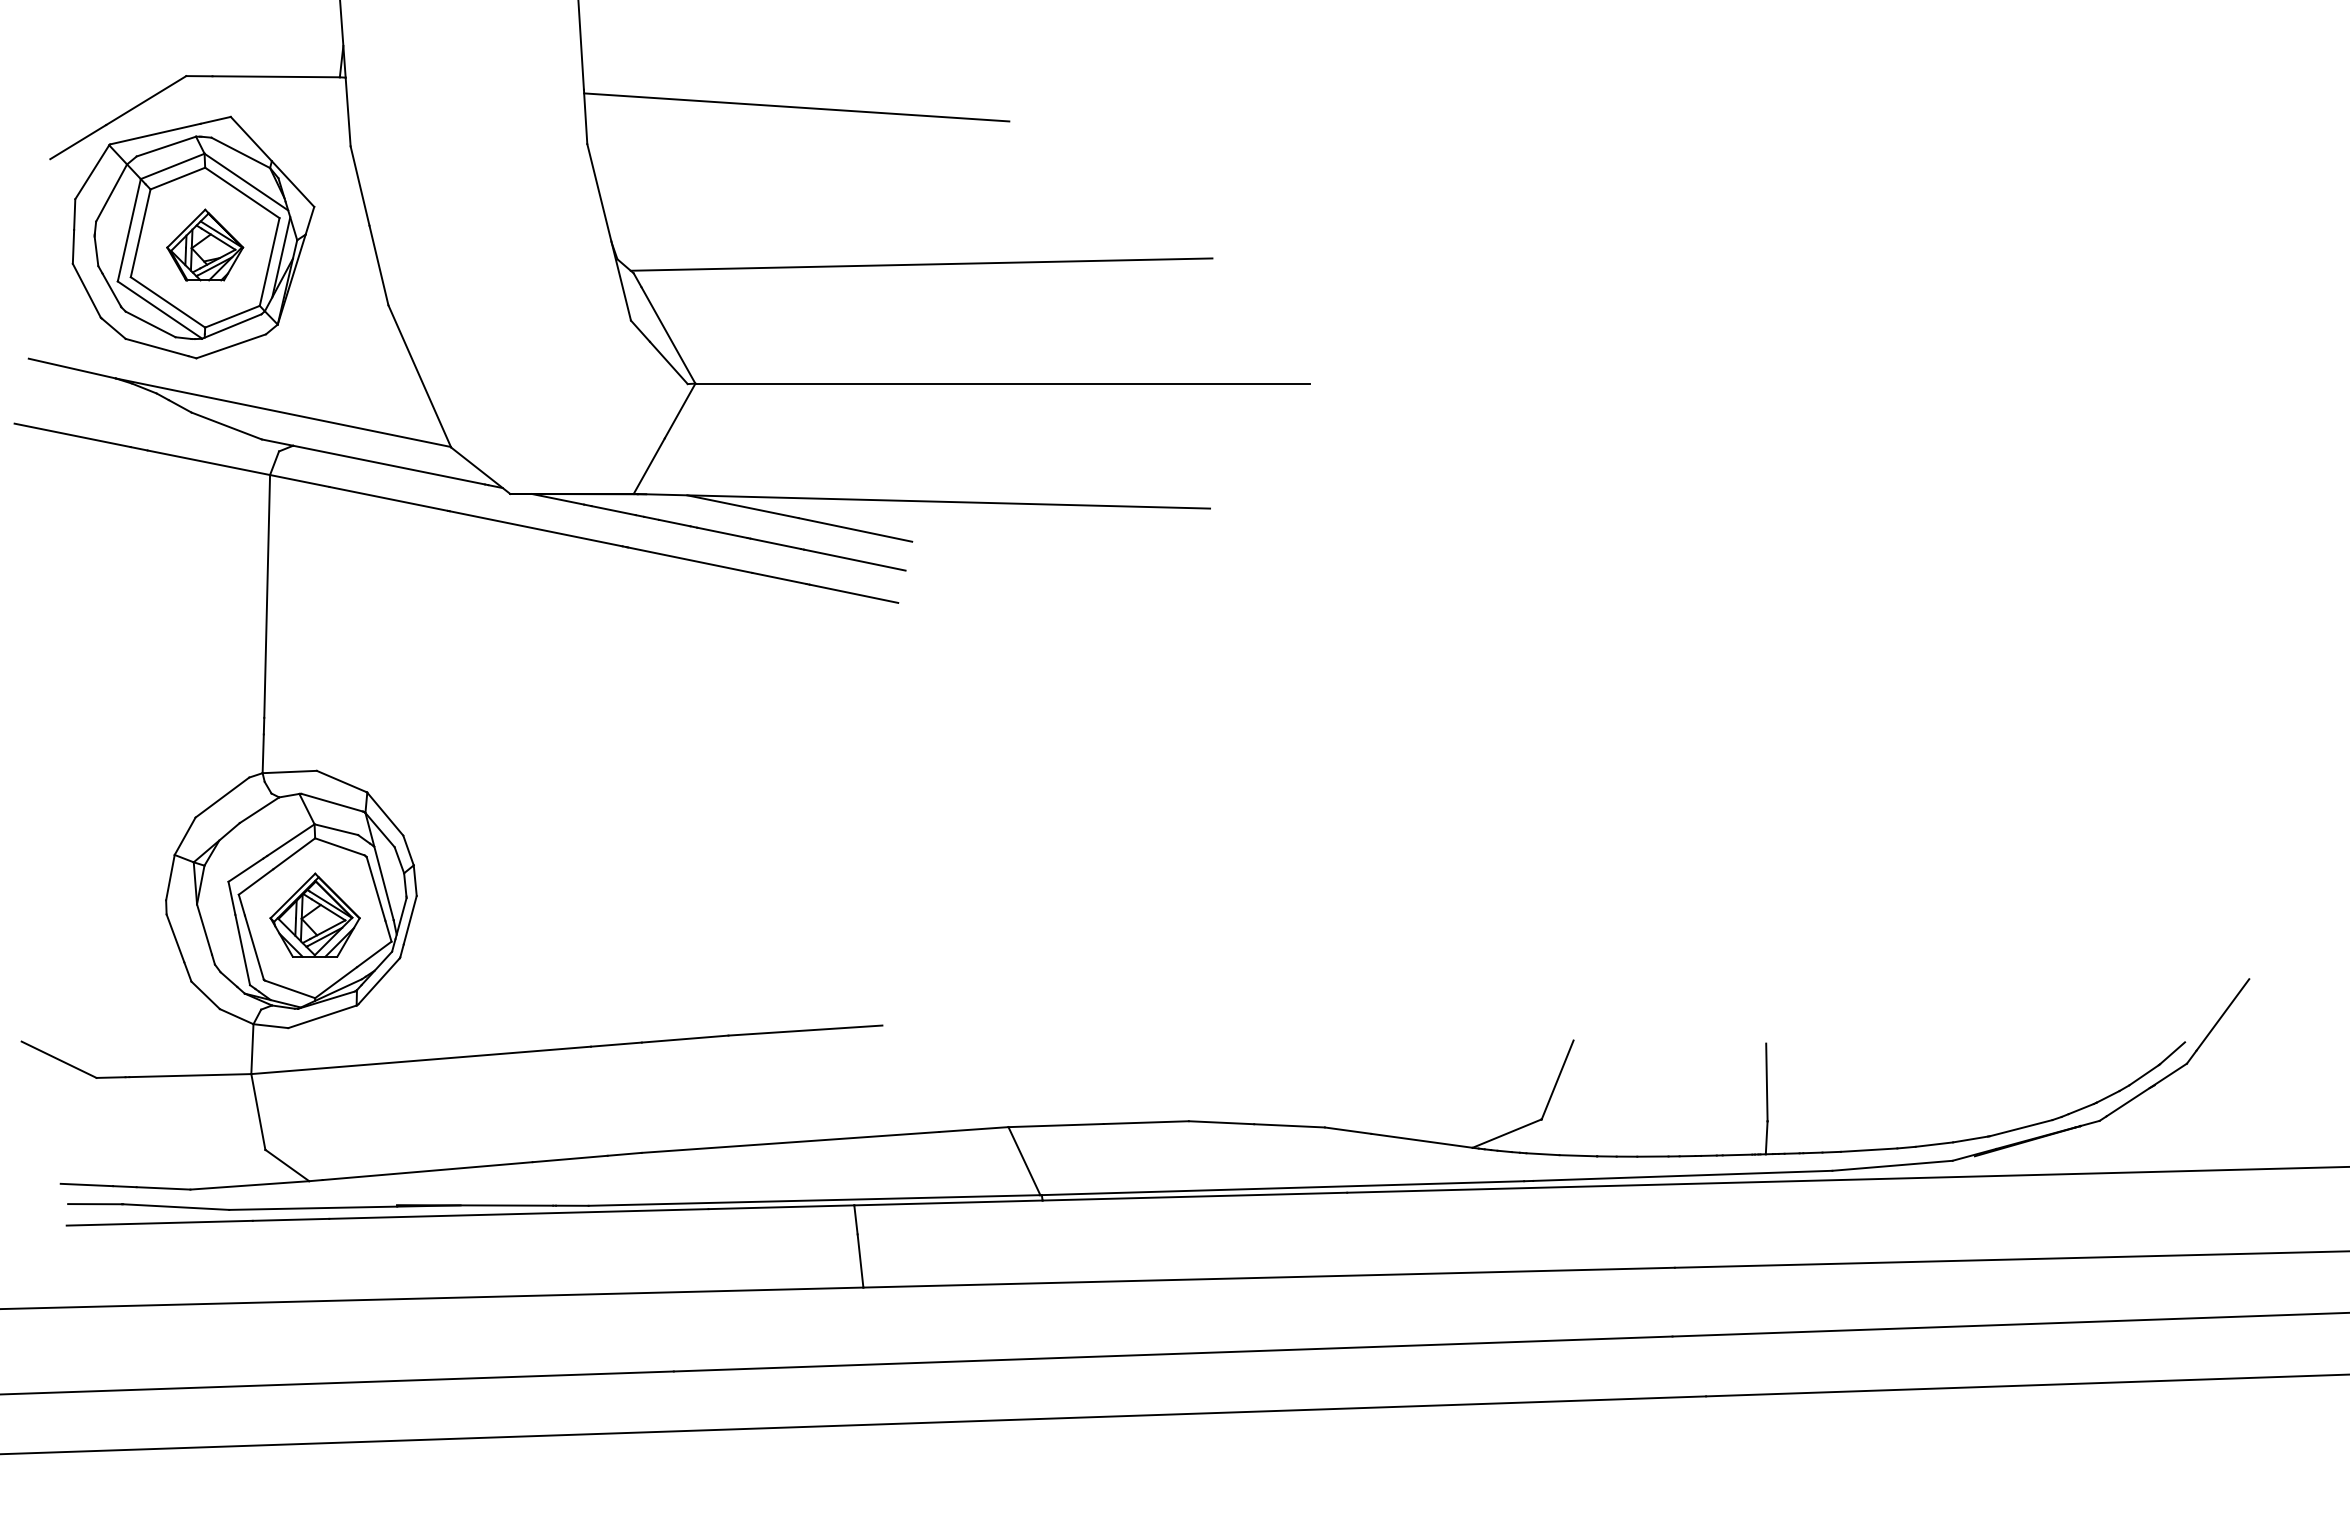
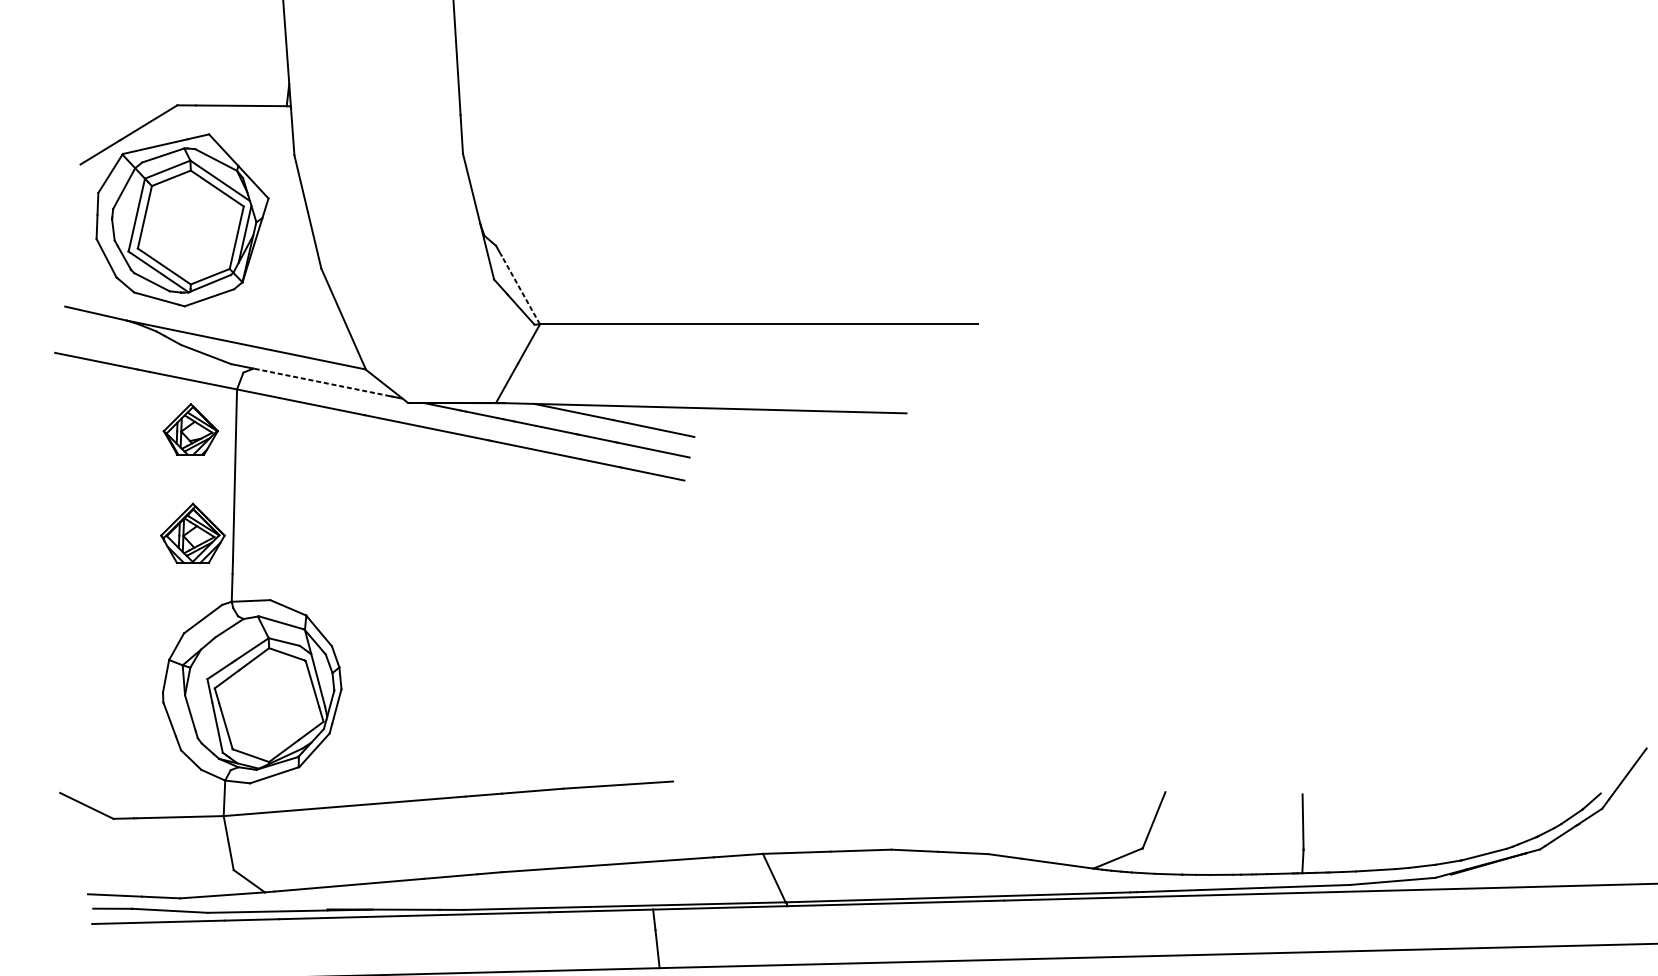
line: (796, 107) -> (611, 127), removed
part: (205, 244) -> (191, 428), moved
line: (921, 264) -> (700, 239), removed
line: (668, 334) -> (520, 289), solid -> dashed
line: (389, 465) -> (322, 382), solid -> dashed
part: (314, 914) -> (192, 532), moved

